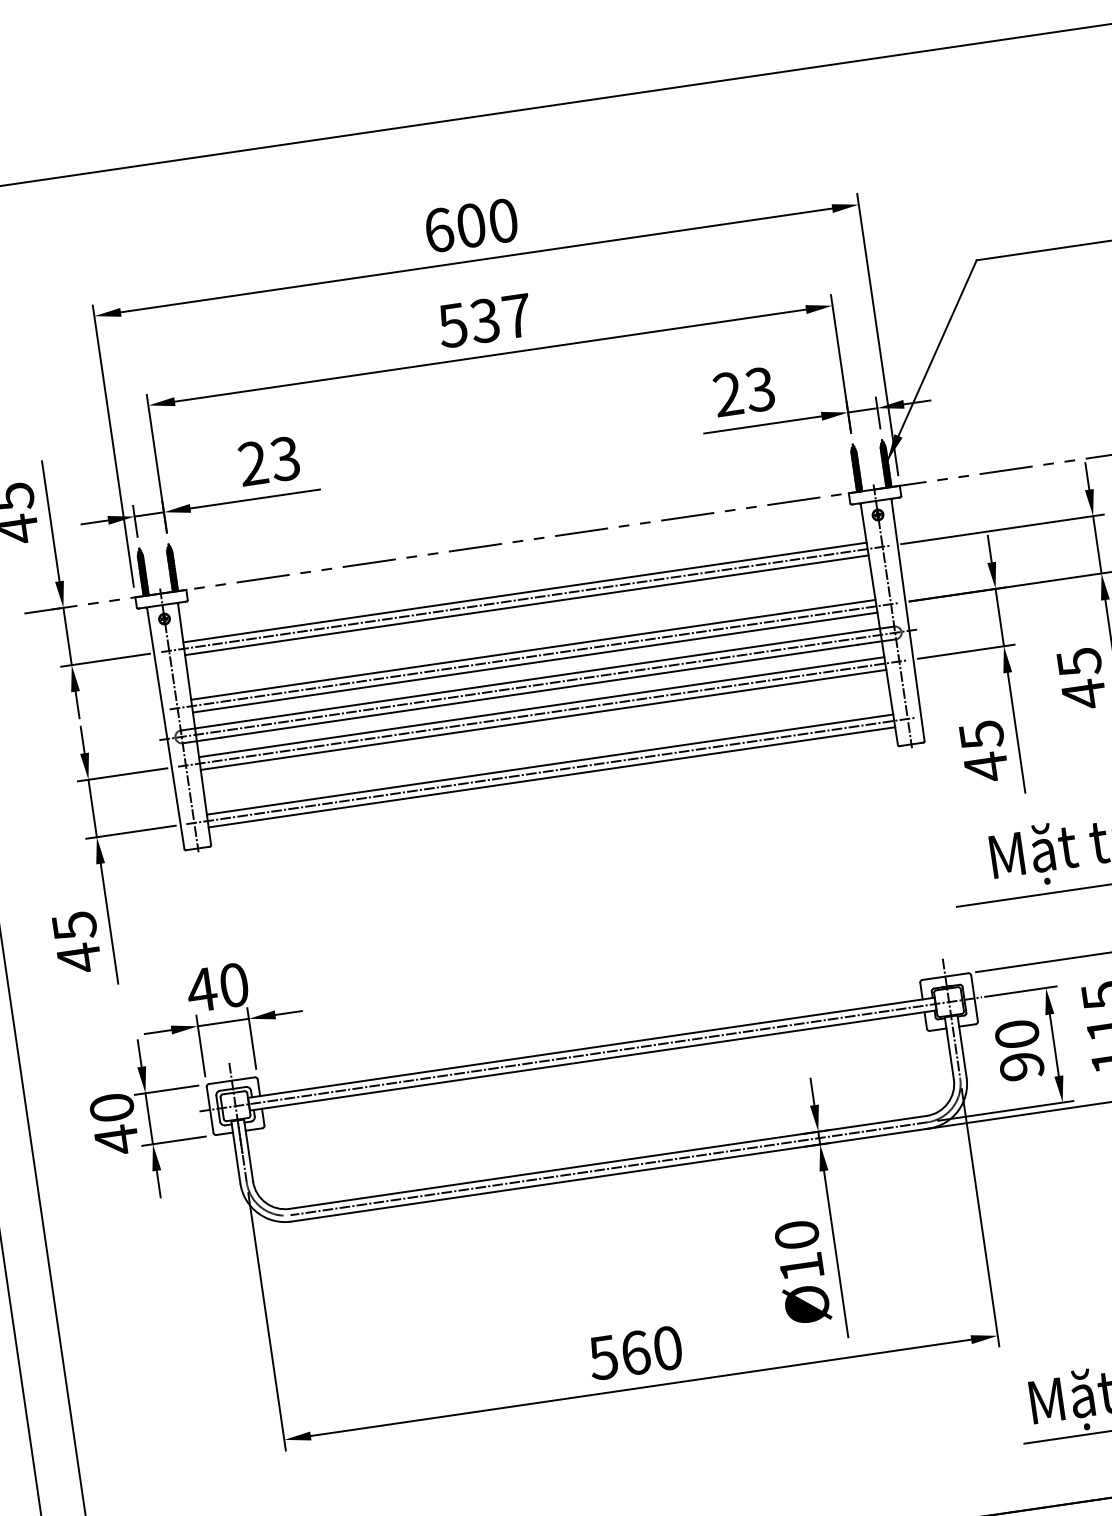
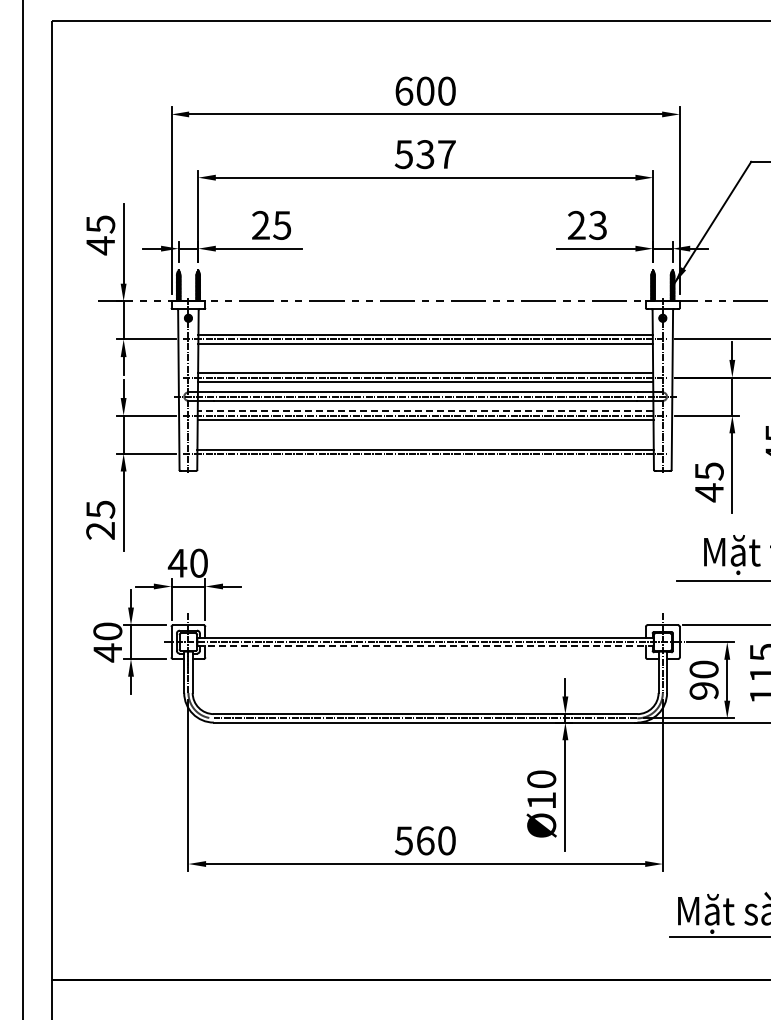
text: (285, 457) -> (282, 224), 23 -> 25
line: (541, 707) -> (425, 411), solid -> dashed
line: (551, 777) -> (425, 458), removed
text: (78, 957) -> (100, 530), 45 -> 25
line: (594, 1060) -> (426, 646), solid -> dashed

